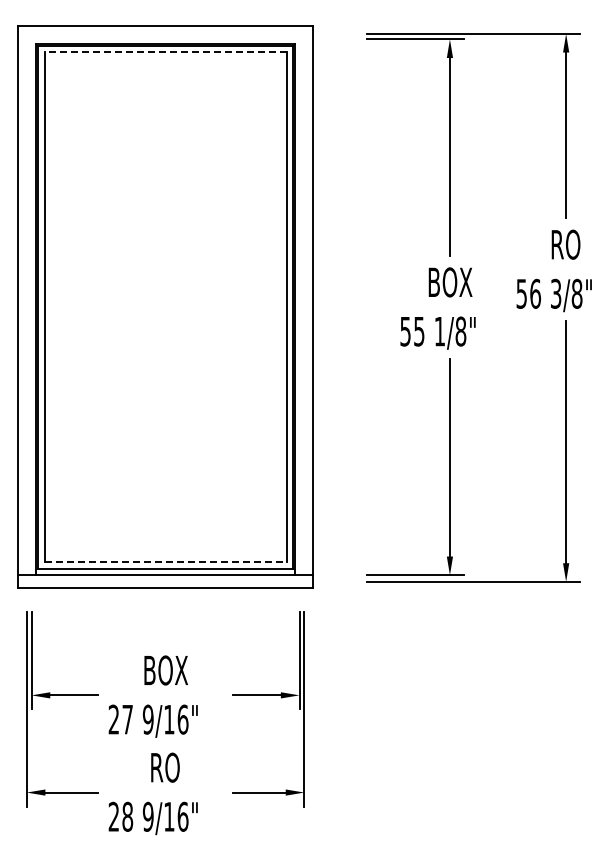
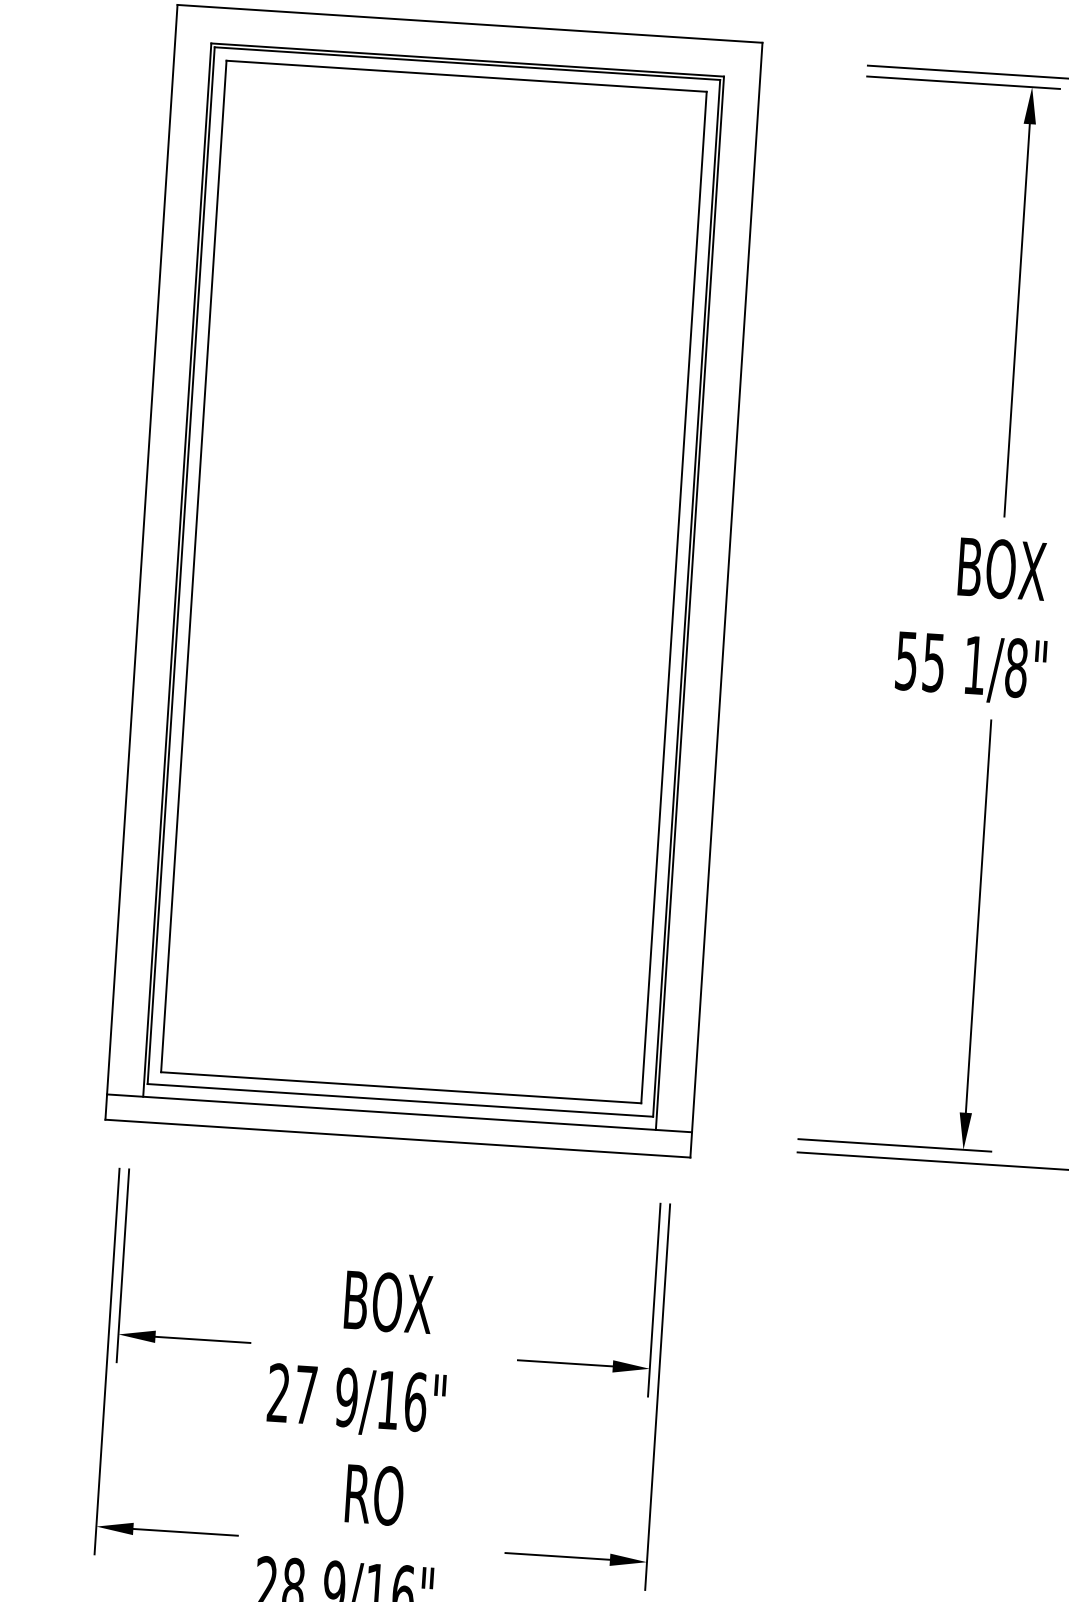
line: (165, 52) -> (466, 76), dashed -> solid
line: (166, 562) -> (403, 1088), dashed -> solid

